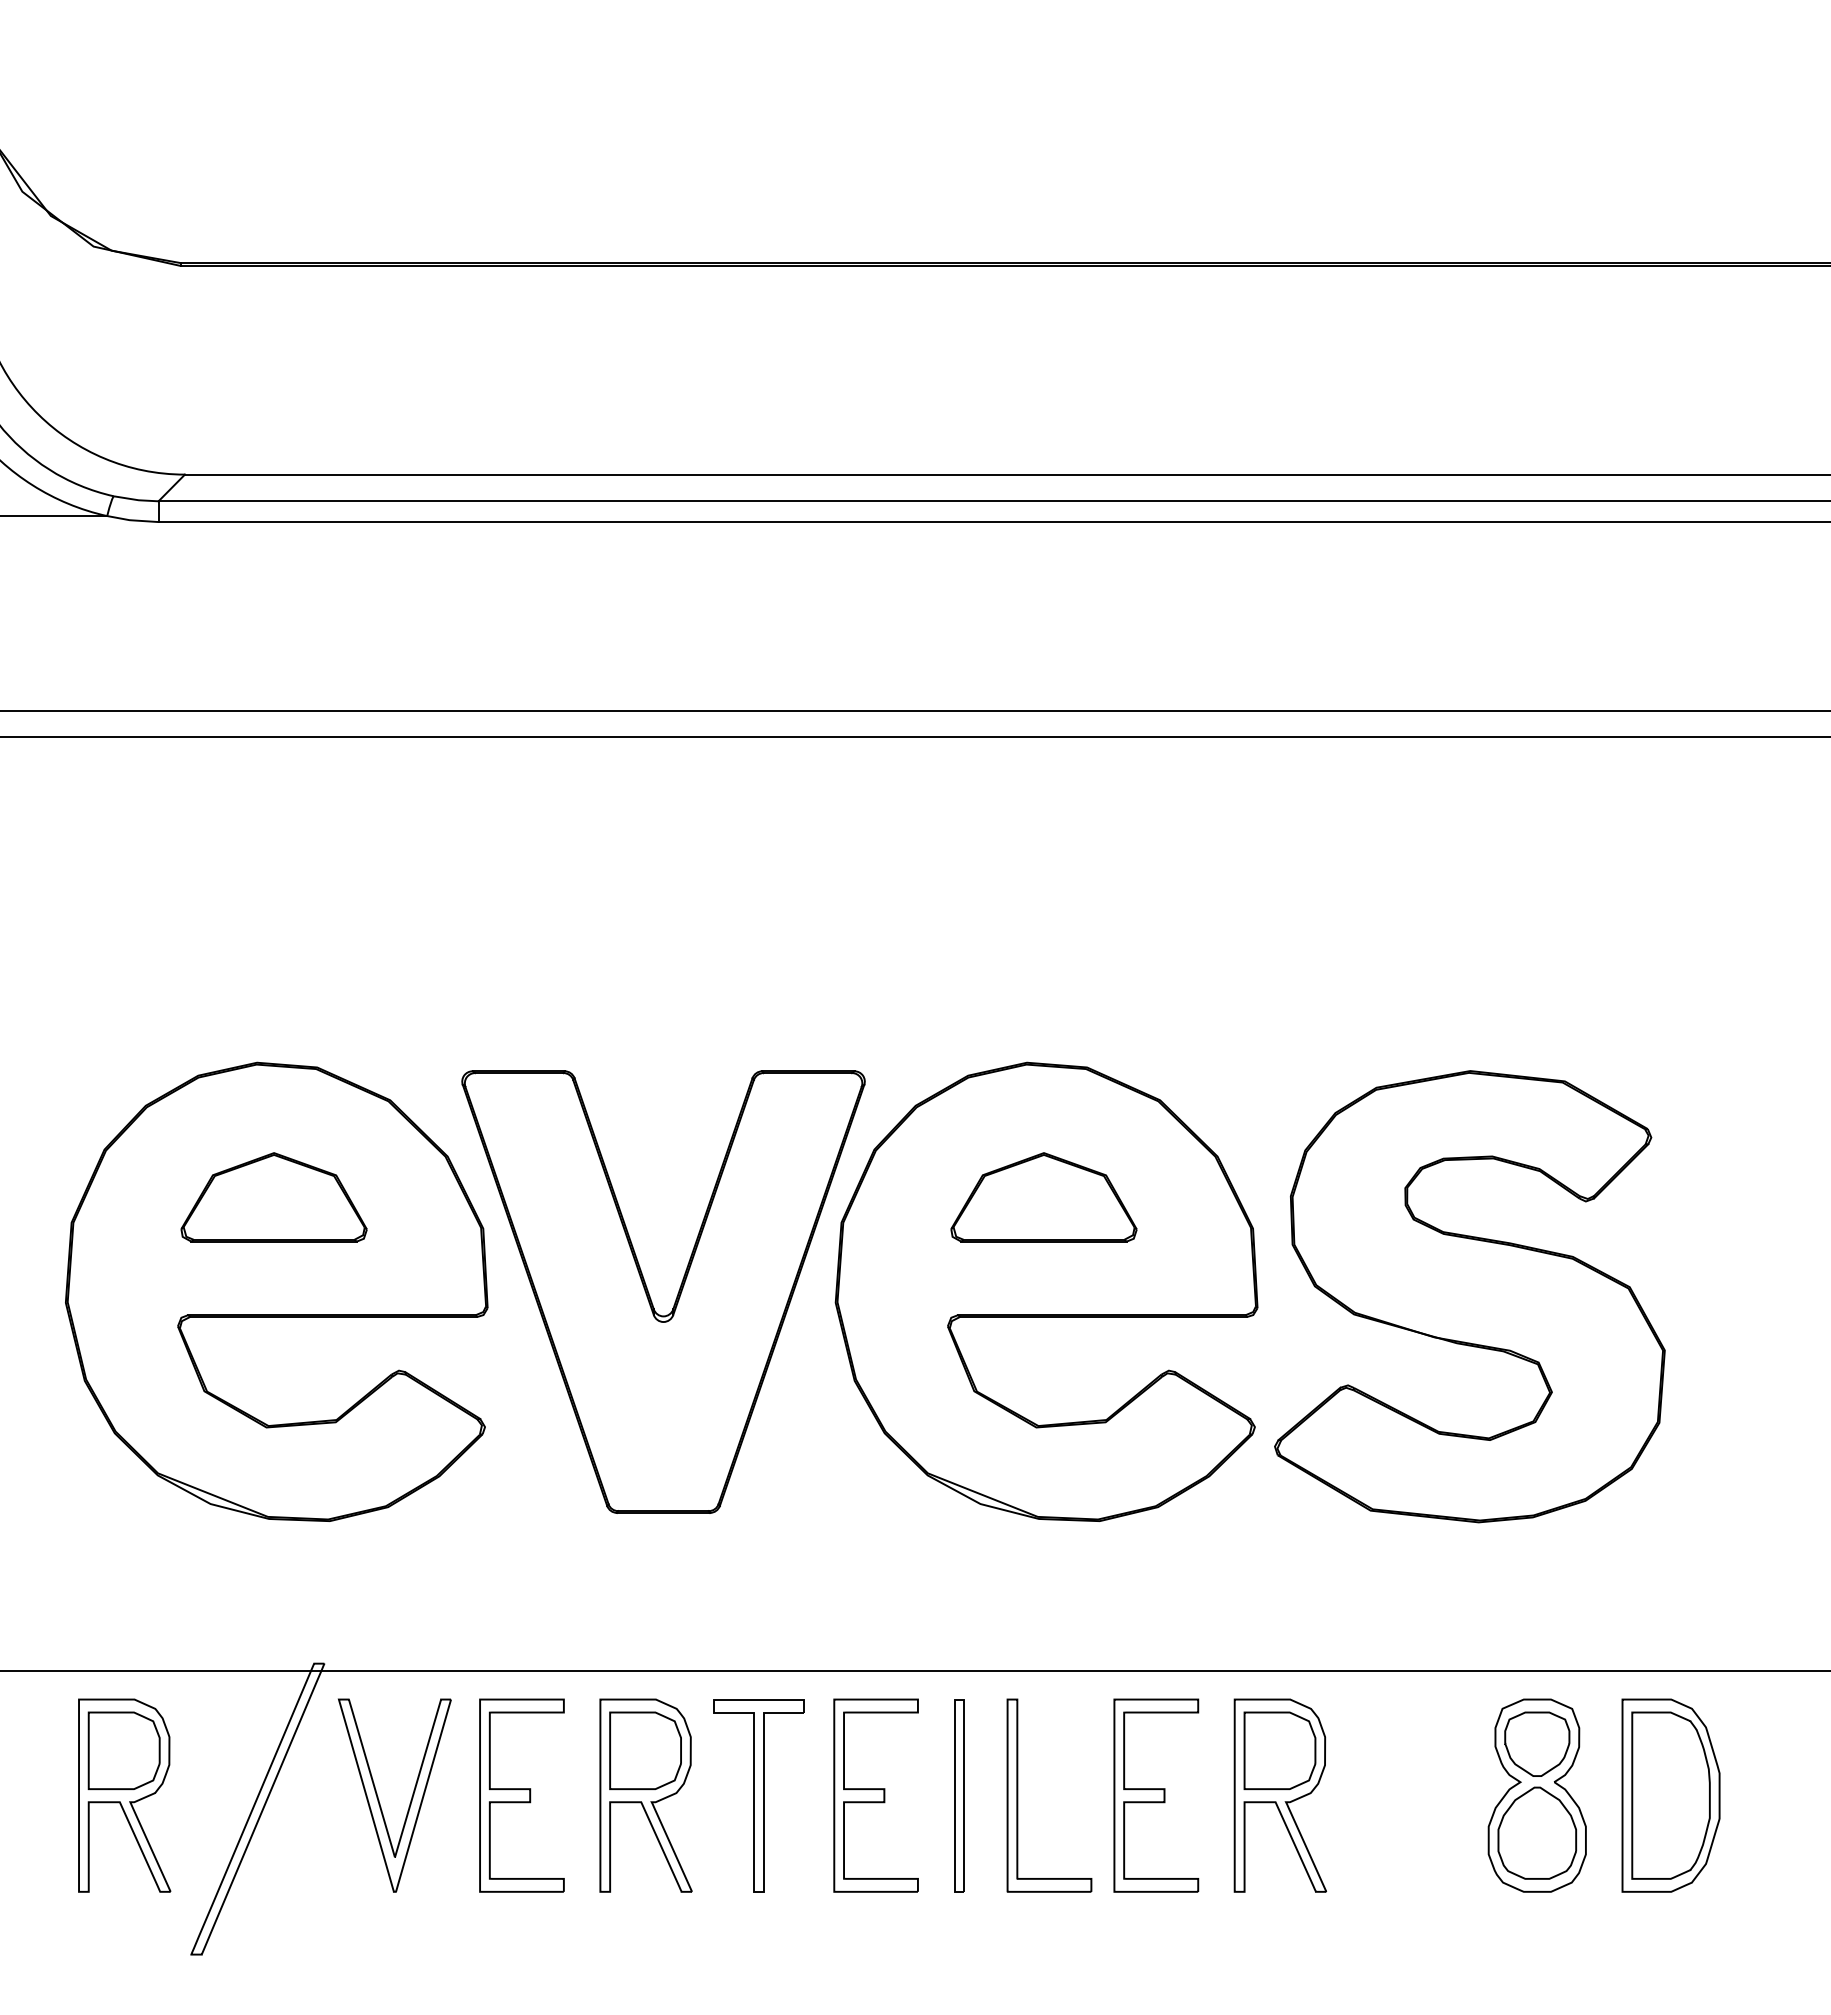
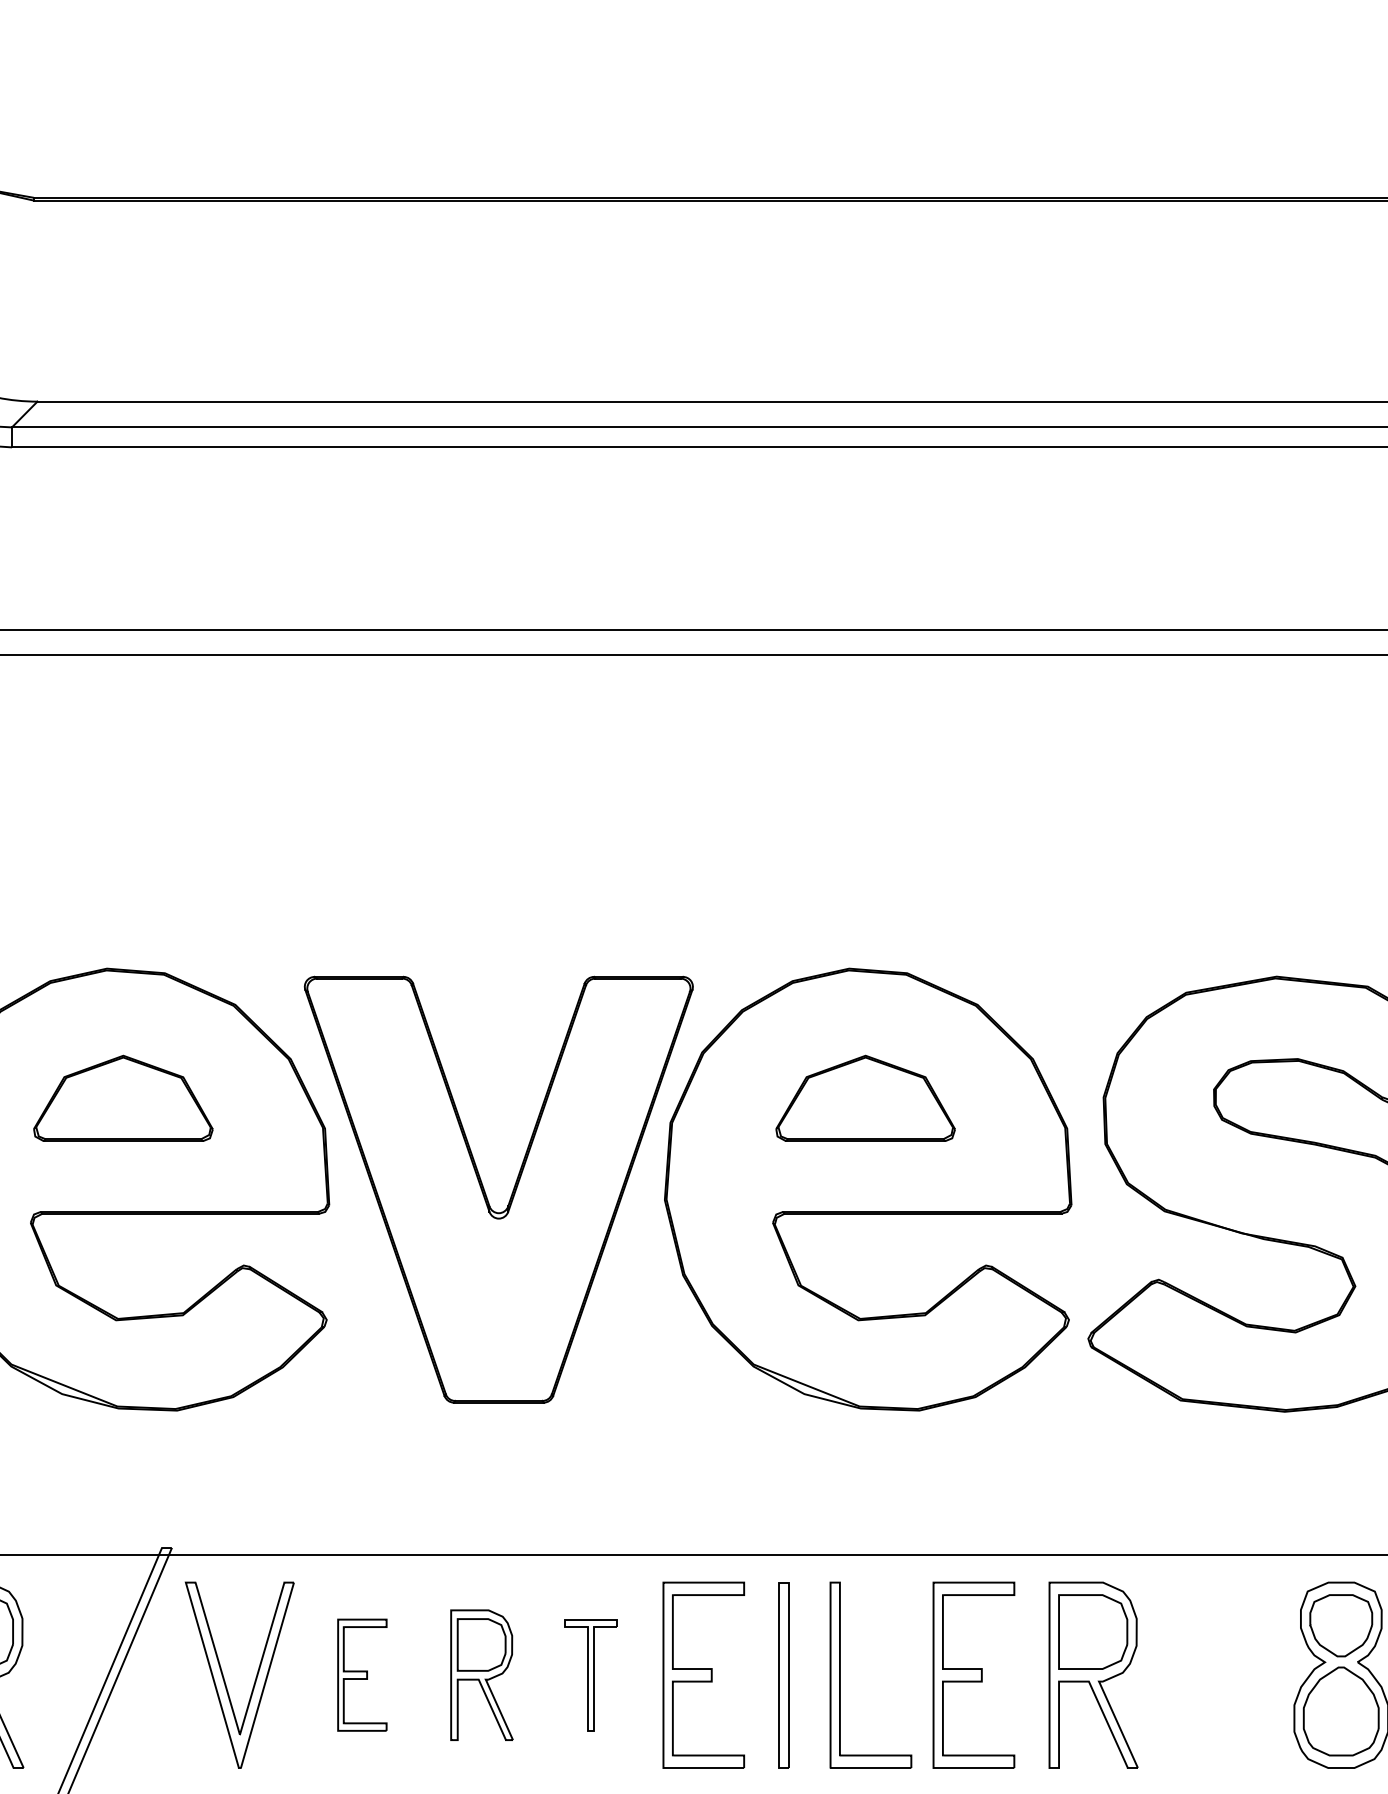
part: (521, 1795) -> (361, 1675), size x0.6
part: (645, 1795) -> (481, 1675), size x0.7
part: (758, 1795) -> (590, 1675), size x0.6

